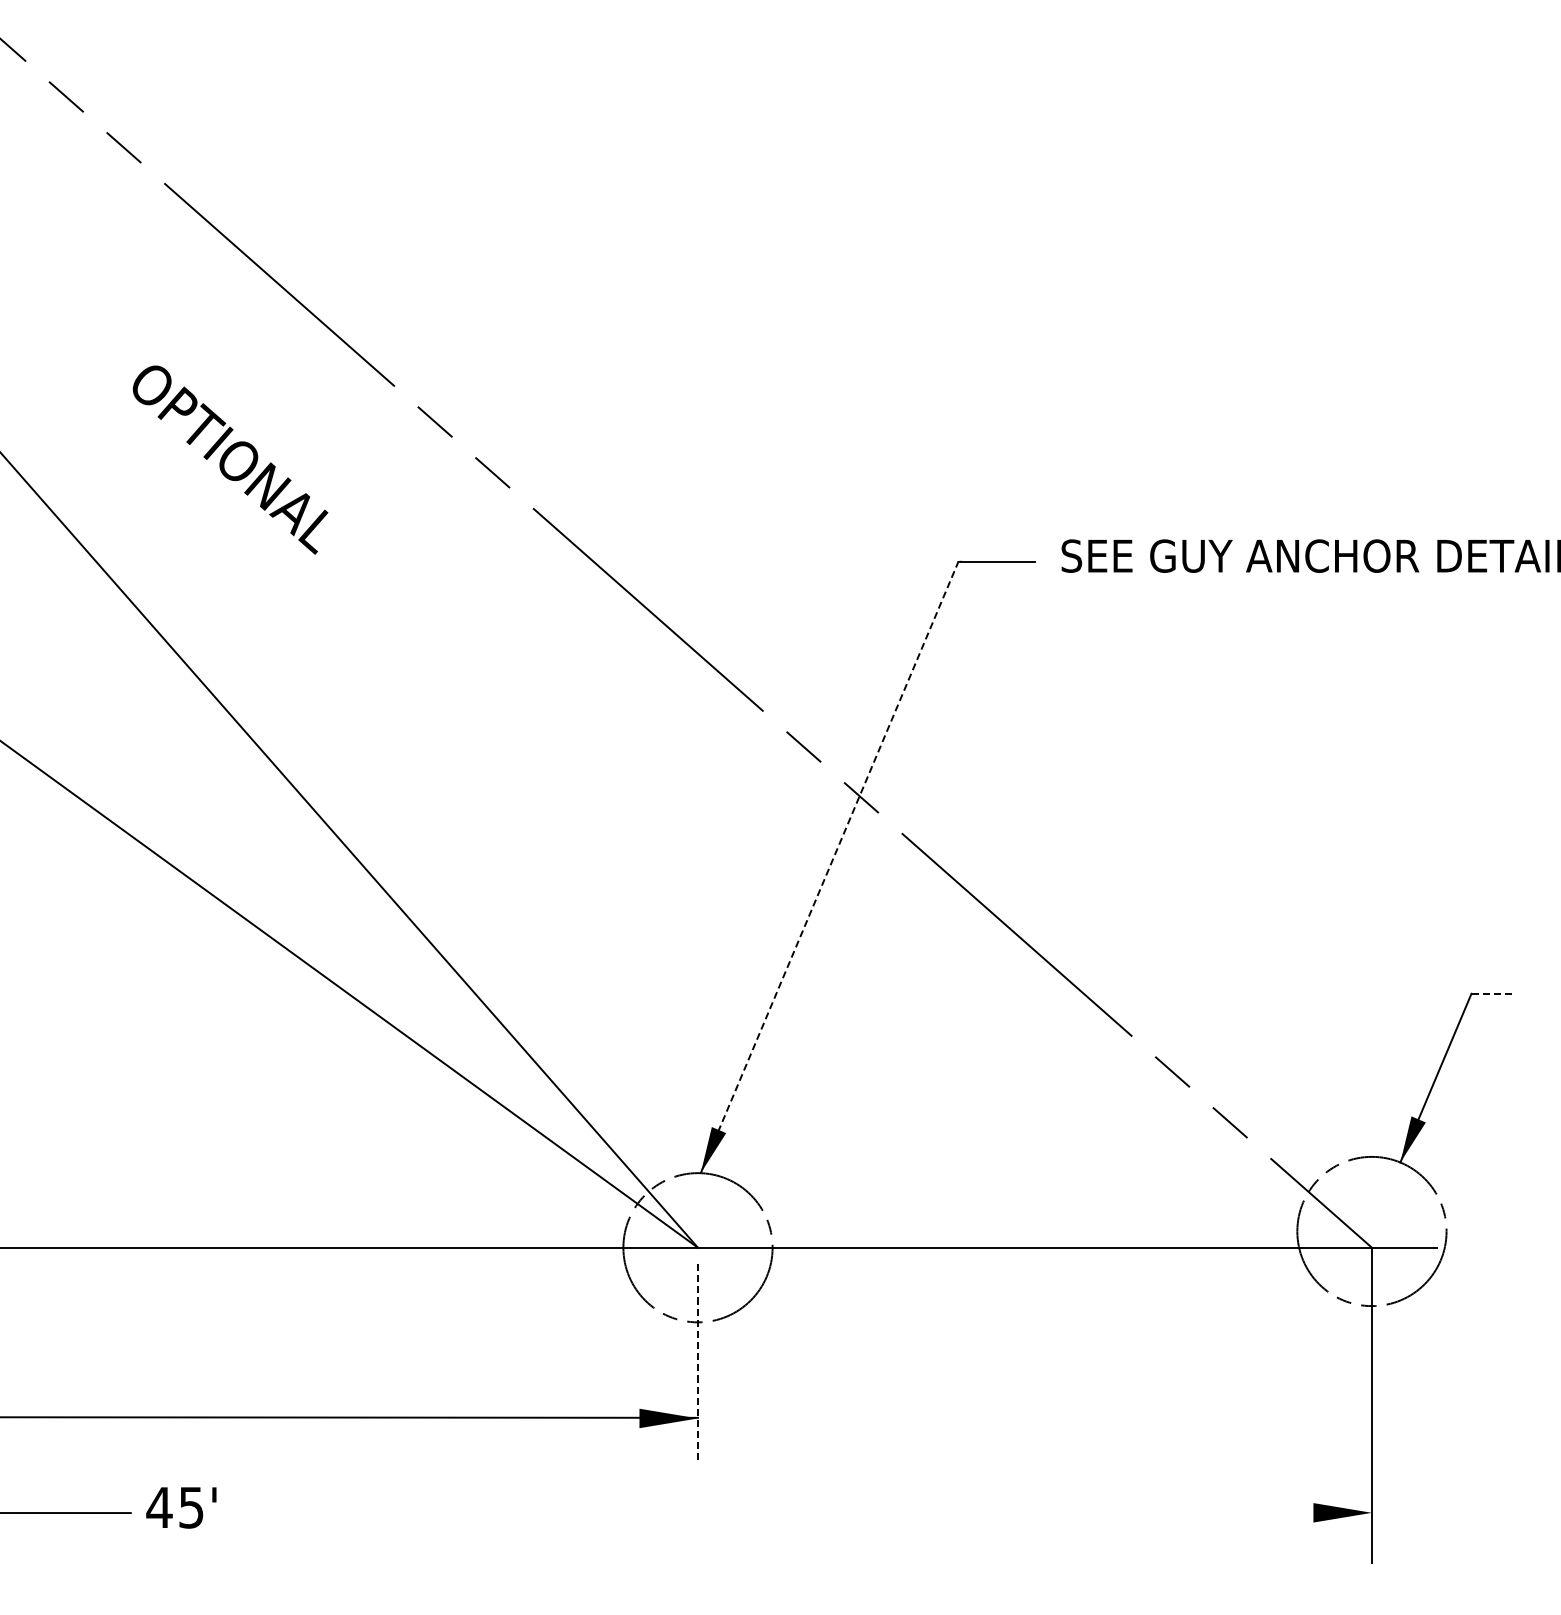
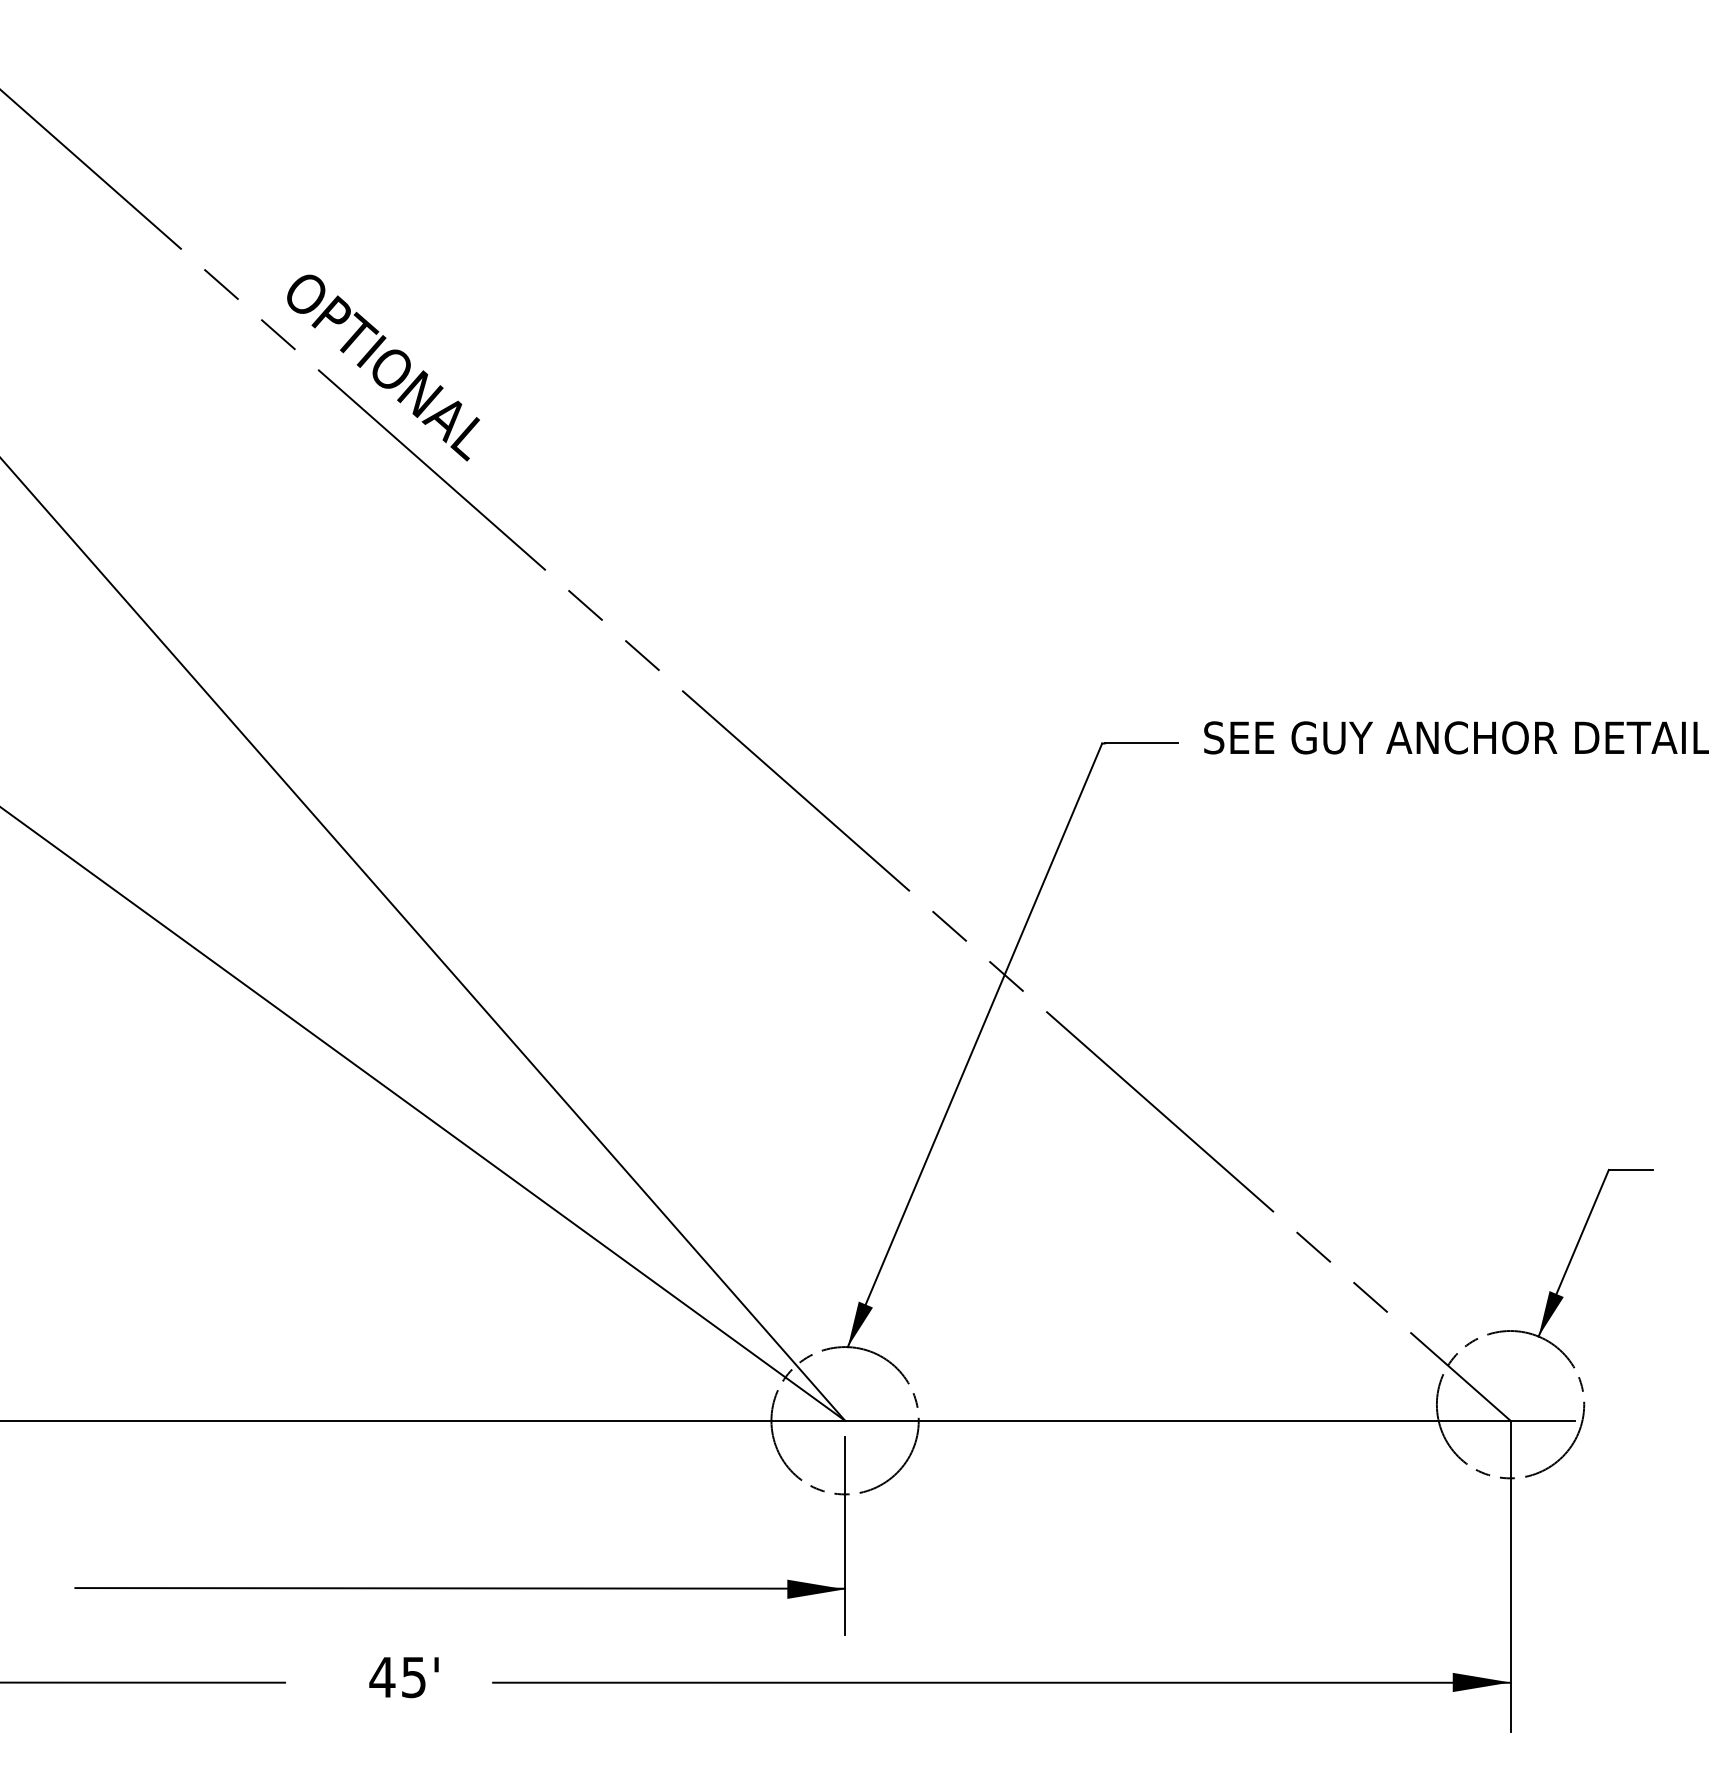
text: (230, 459) -> (383, 367), moved
line: (830, 866) -> (975, 1044), dashed -> solid
line: (1494, 993) -> (1631, 1169), dashed -> solid
line: (698, 1364) -> (845, 1536), dashed -> solid
text: (180, 1507) -> (403, 1677), moved
line: (856, 1512) -> (1001, 1682), added

